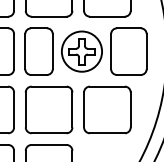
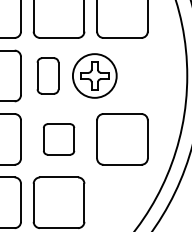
part: (38, 51) -> (47, 75), size x0.7
part: (128, 51) -> (145, 75), removed
part: (48, 110) -> (58, 139), size x0.6

